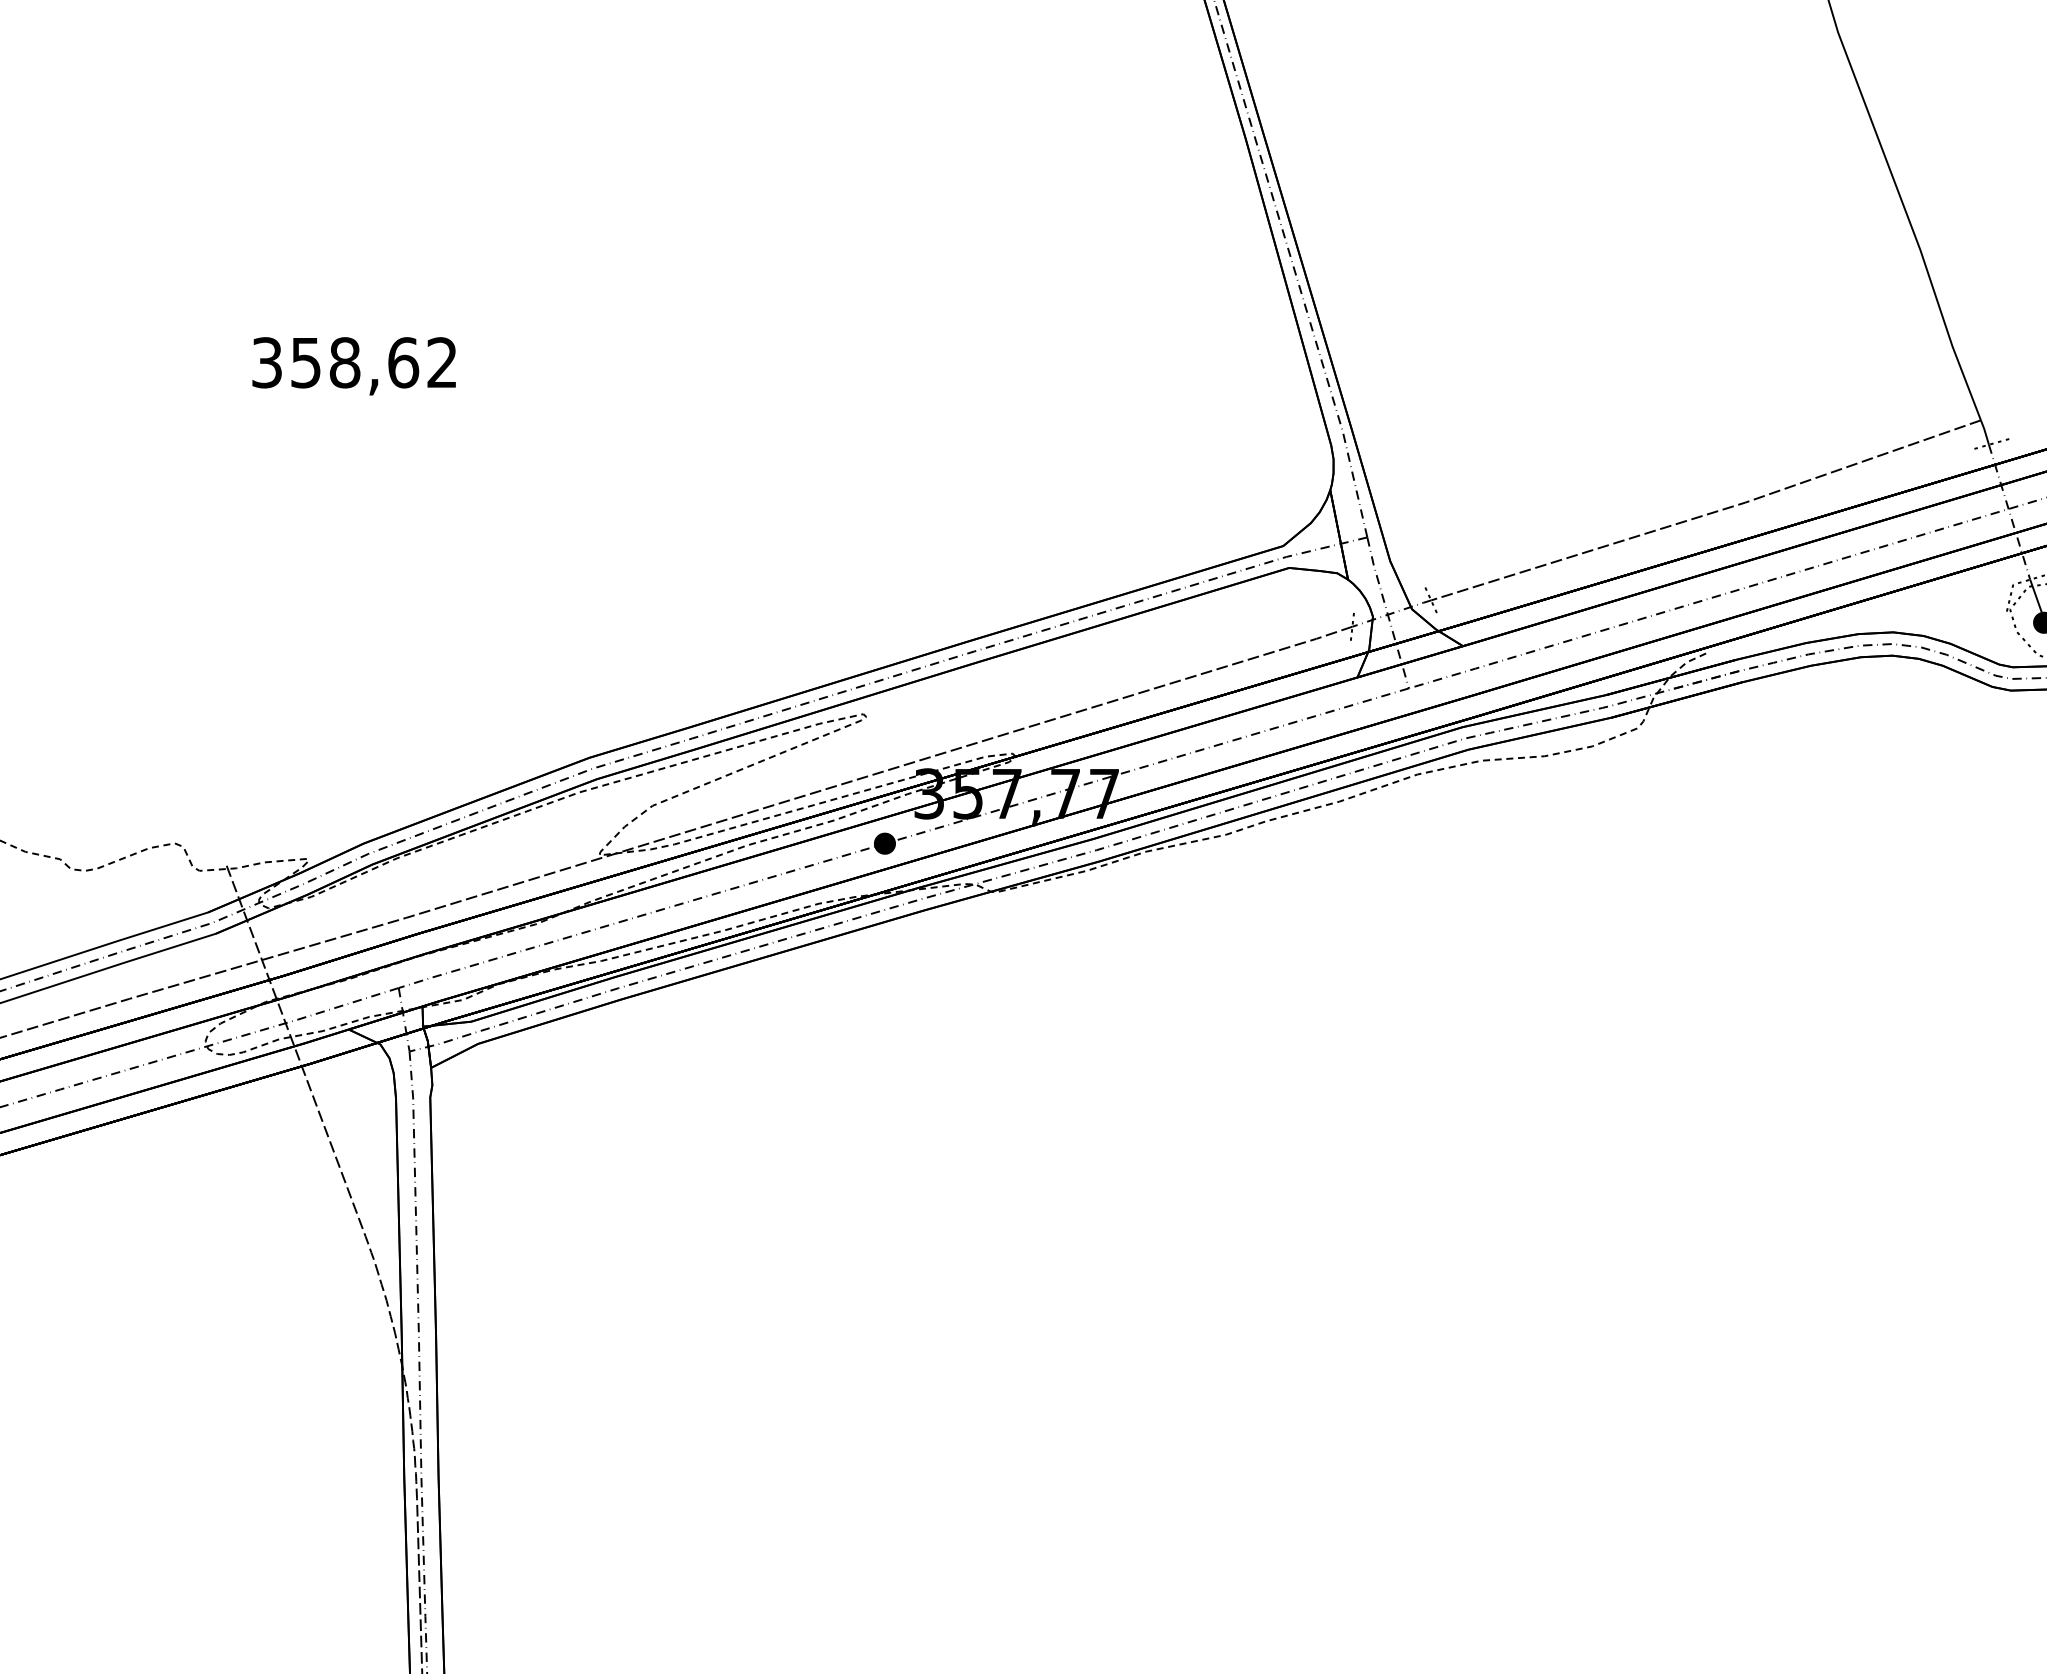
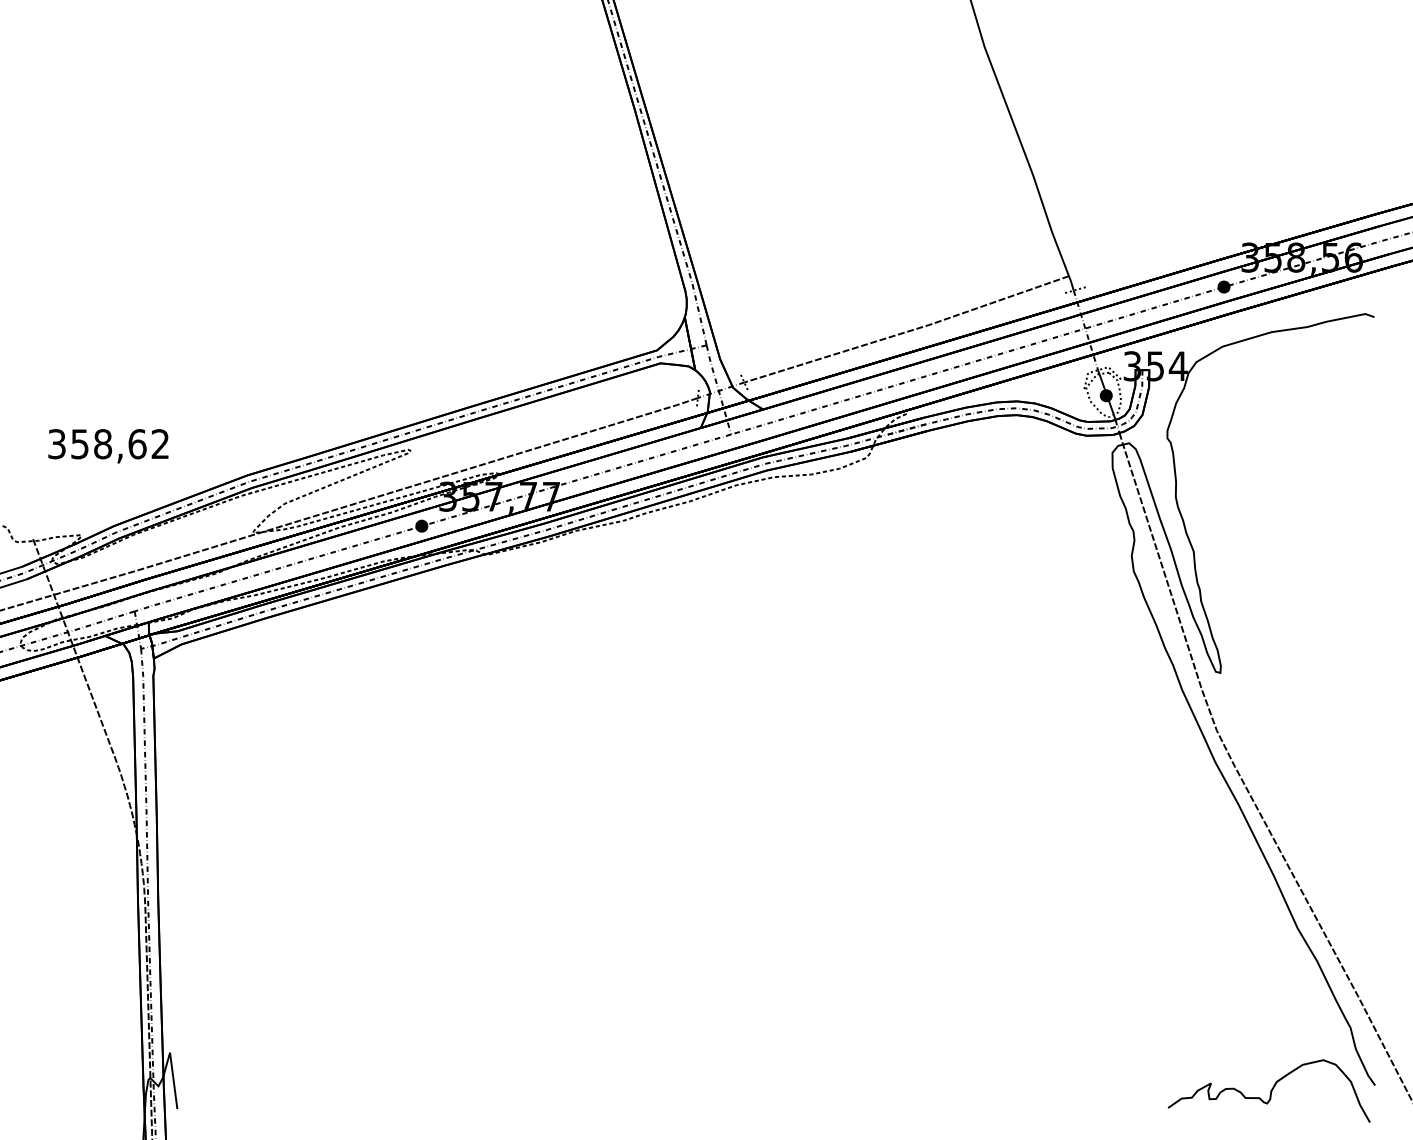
text: (354, 366) -> (108, 446), moved

